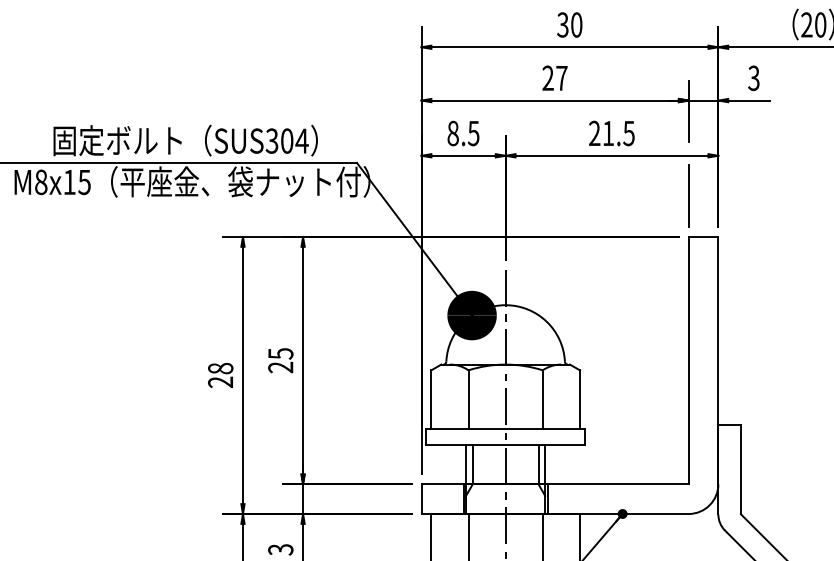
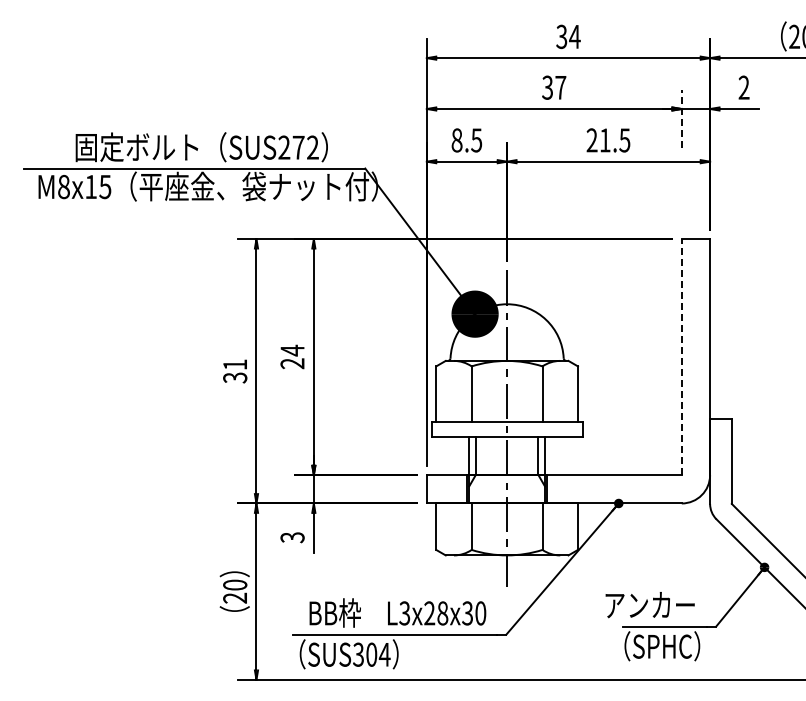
text: (576, 24) -> (574, 36), 30 -> 34
text: (547, 78) -> (547, 87), 27 -> 37
text: (753, 78) -> (743, 87), 3 -> 2
line: (688, 110) -> (681, 118), solid -> dashed
text: (287, 140) -> (298, 147), SUS304 -> SUS272
line: (688, 195) -> (681, 199), removed
text: (280, 353) -> (292, 350), 25 -> 24
line: (688, 359) -> (681, 356), solid -> dashed
text: (220, 375) -> (235, 371), 28 -> 31

